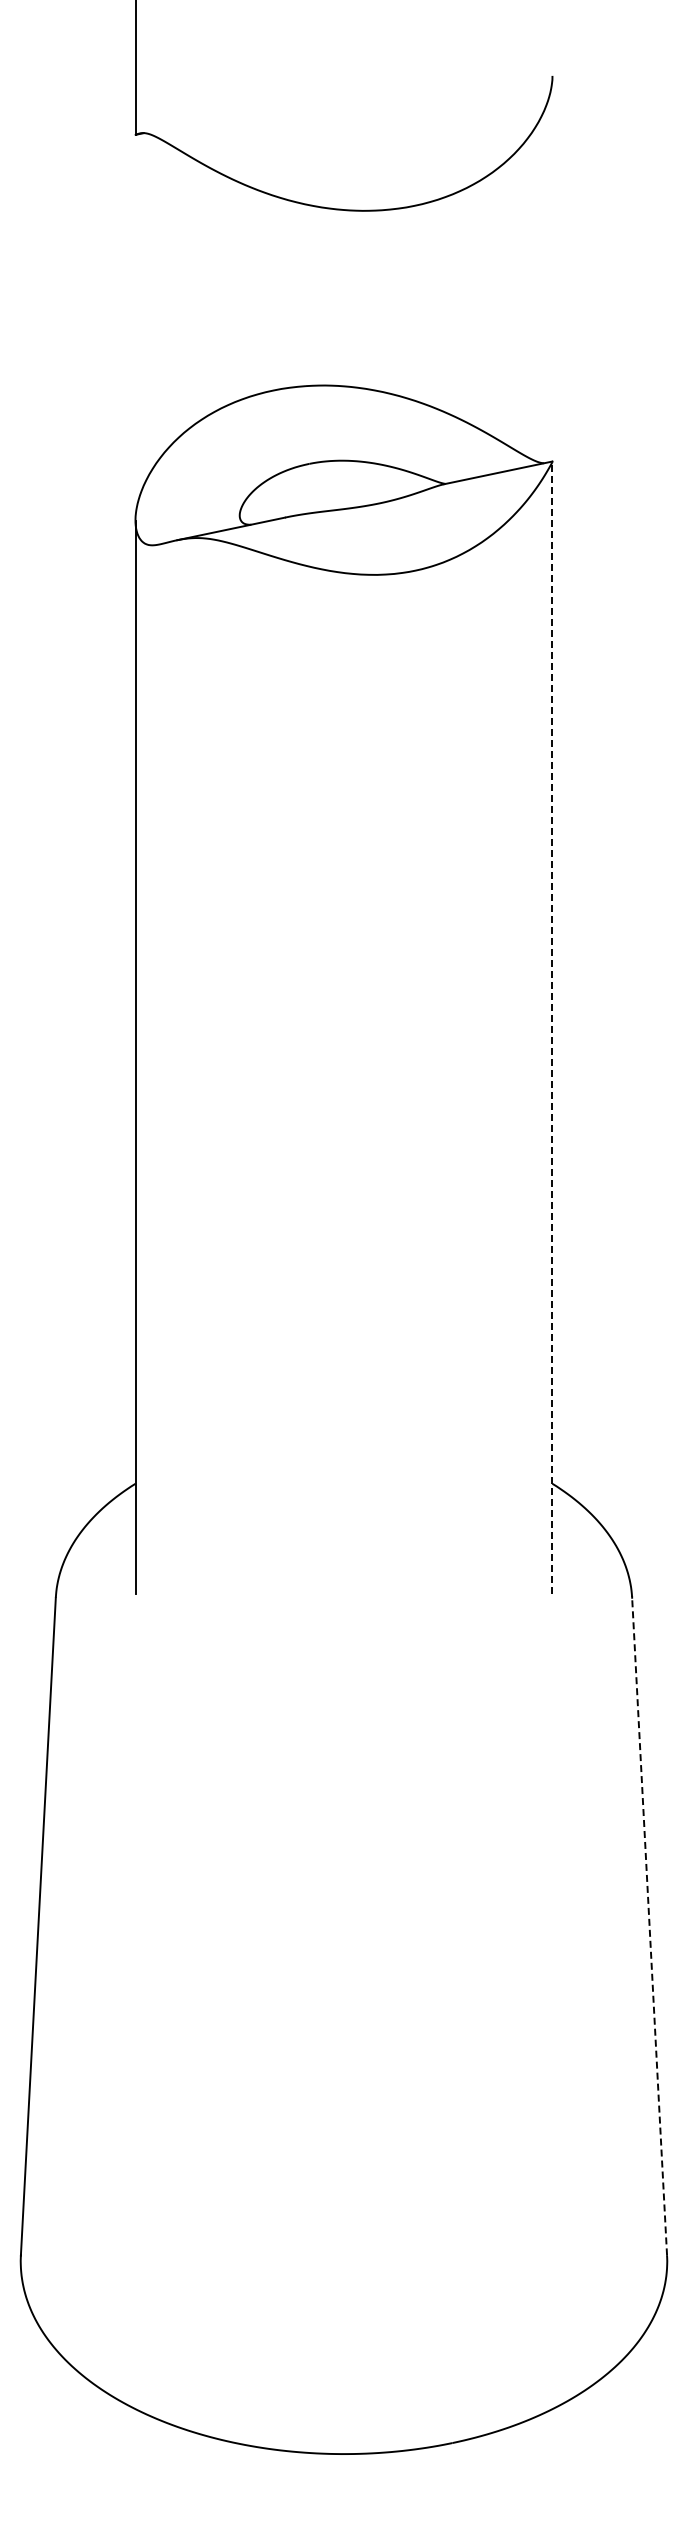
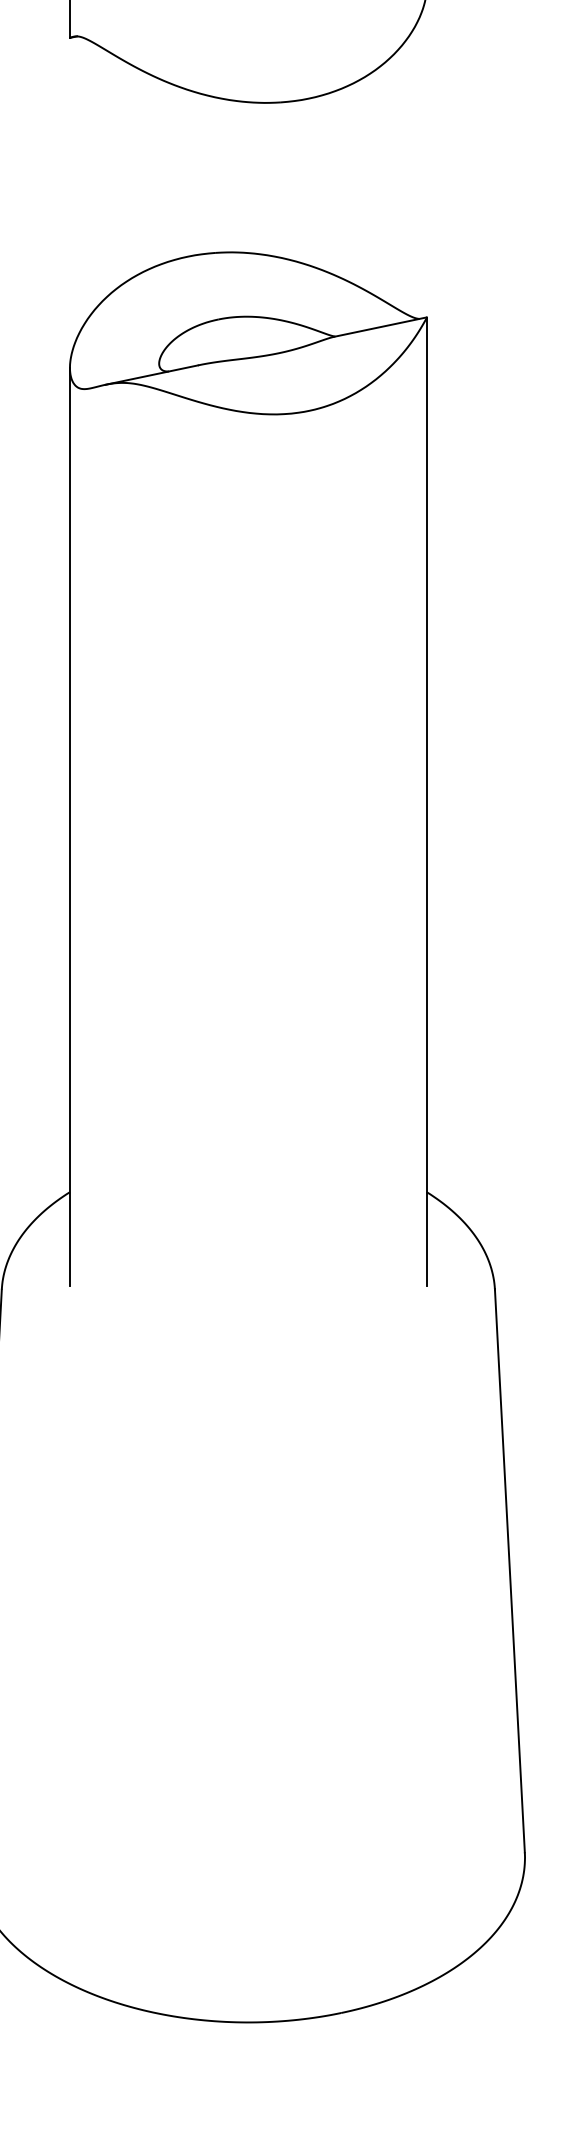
line: (552, 1027) -> (426, 801), dashed -> solid
line: (649, 1926) -> (509, 1570), dashed -> solid

